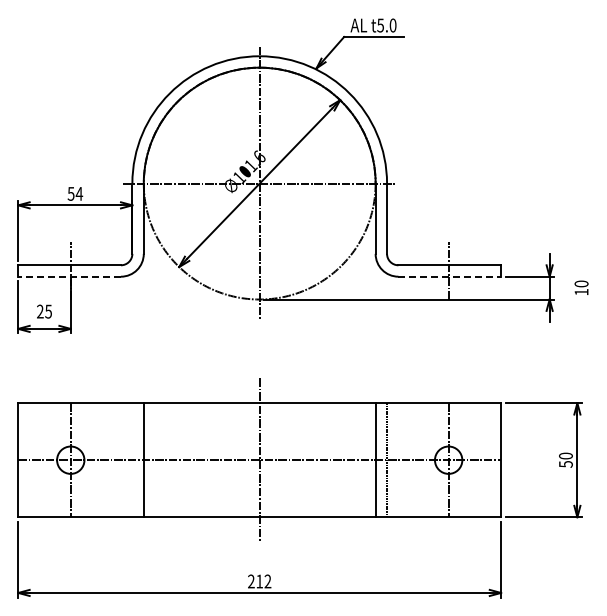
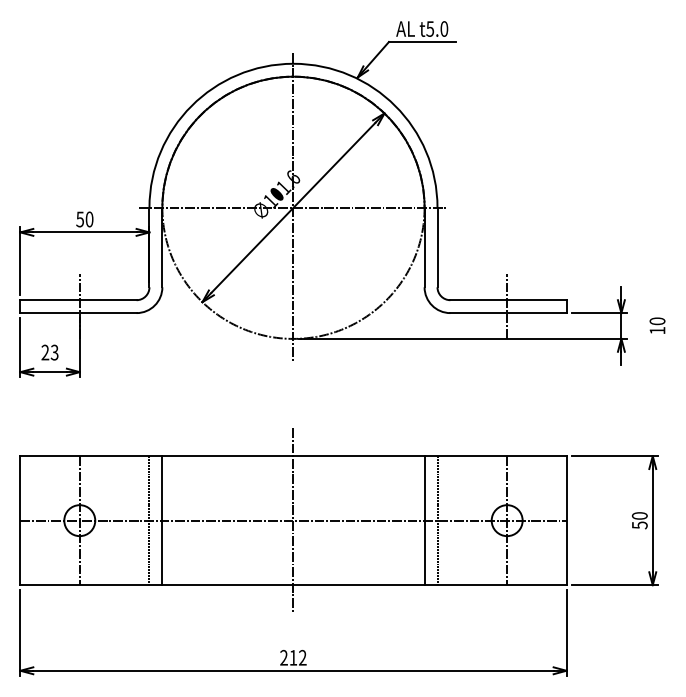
text: (79, 193) -> (89, 219), 54 -> 50
line: (69, 276) -> (78, 312), dashed -> solid
line: (450, 276) -> (509, 312), dashed -> solid
text: (48, 310) -> (54, 351), 25 -> 23
line: (132, 460) -> (149, 520), added

